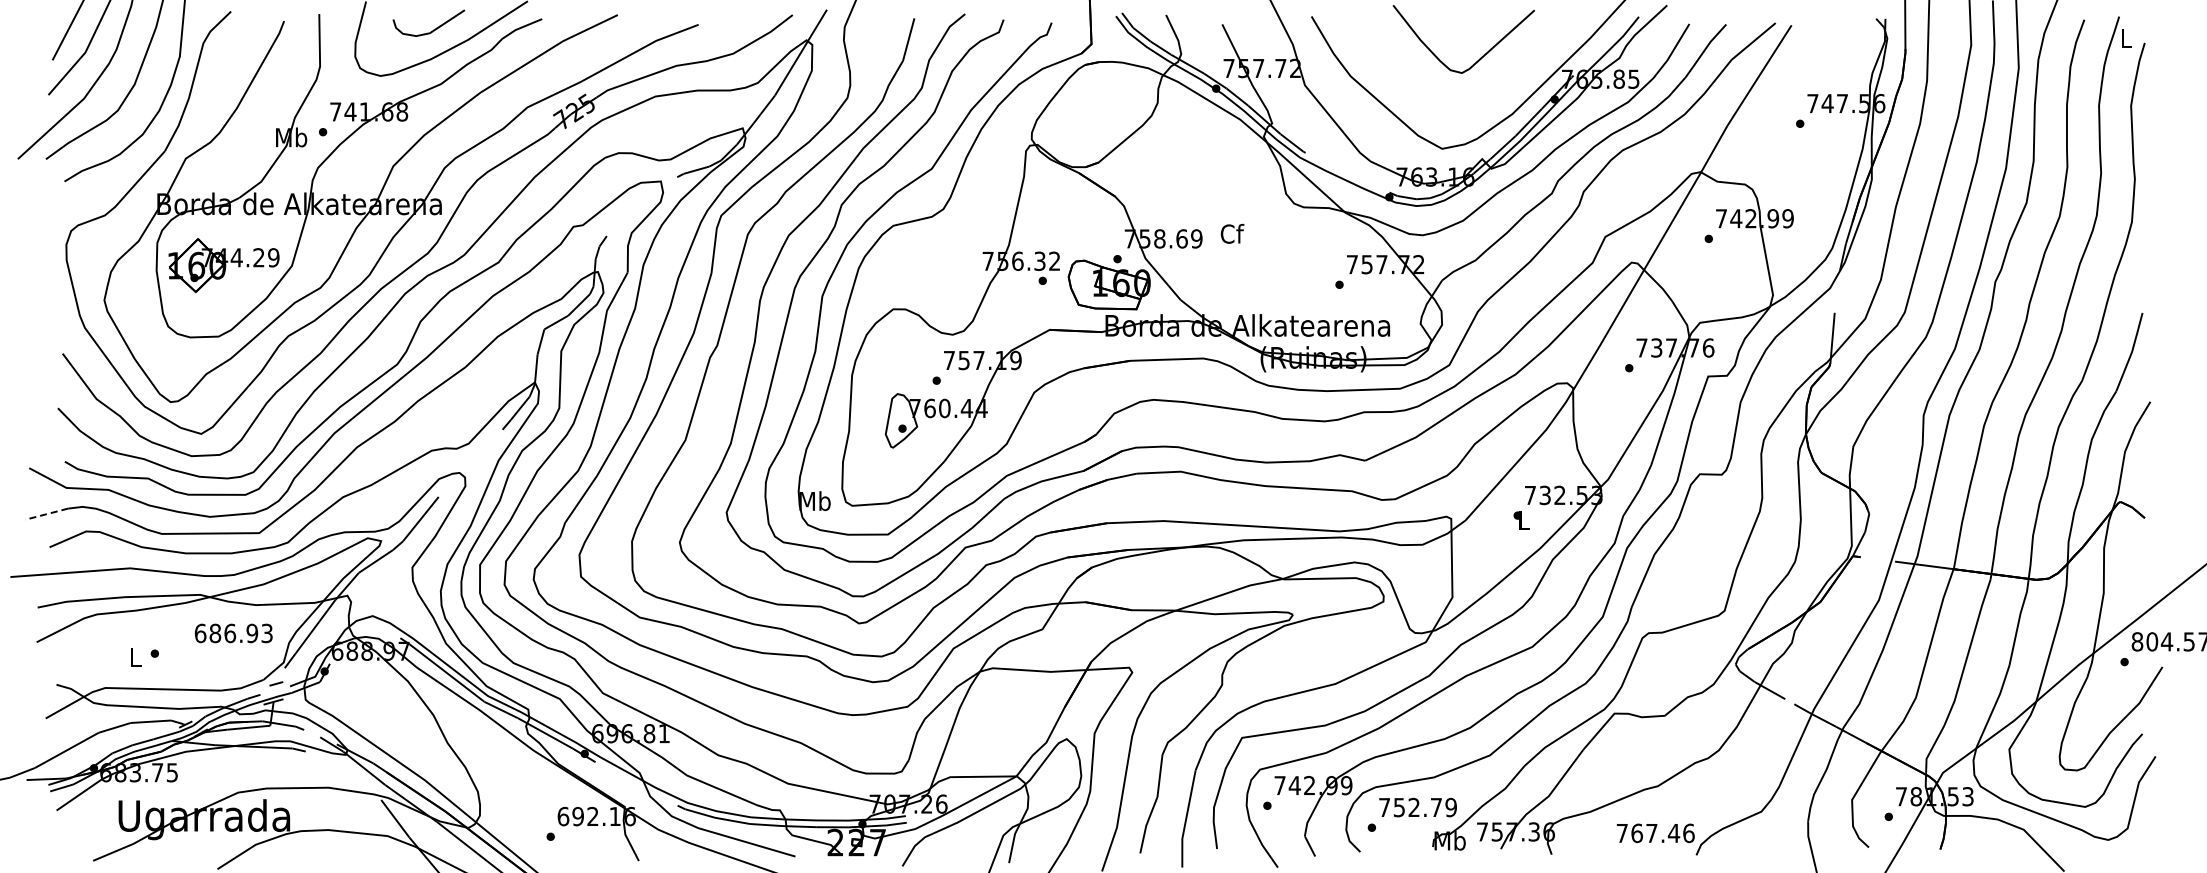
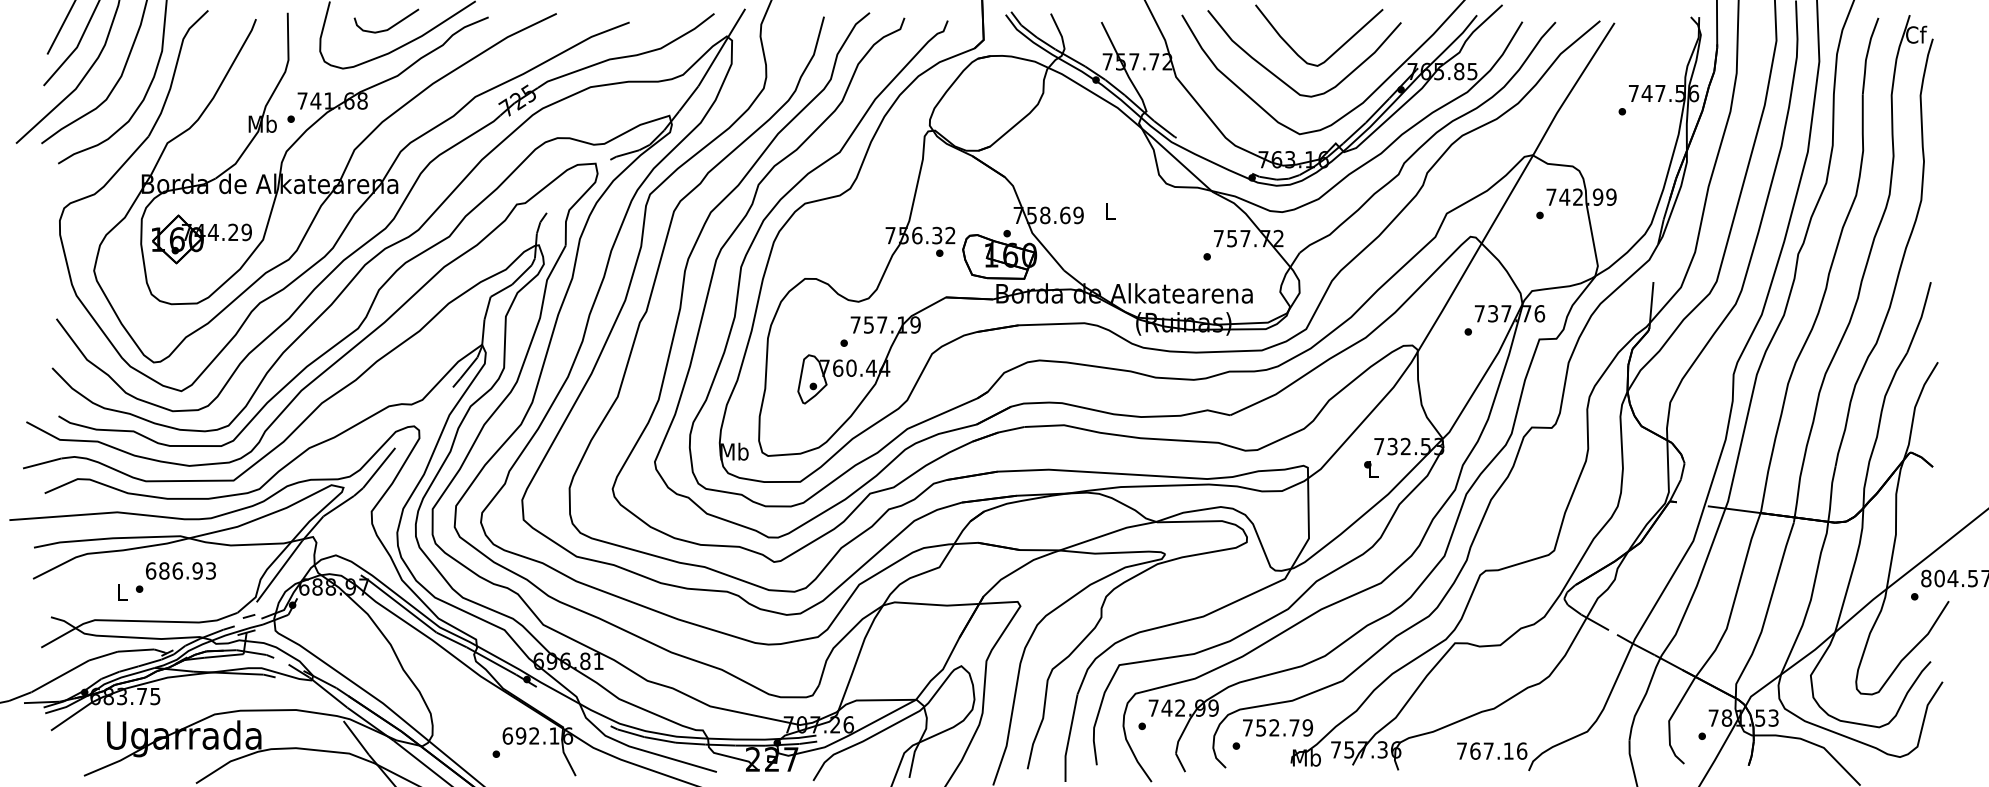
text: (2126, 38) -> (1916, 34), L -> Cf
curve: (1425, 90) -> (1284, 81), added
text: (1232, 233) -> (1110, 210), Cf -> L
line: (46, 514) -> (41, 463), dashed -> solid
text: (233, 633) -> (180, 571), moved
text: (1673, 833) -> (1508, 751), 767.46 -> 767.16

